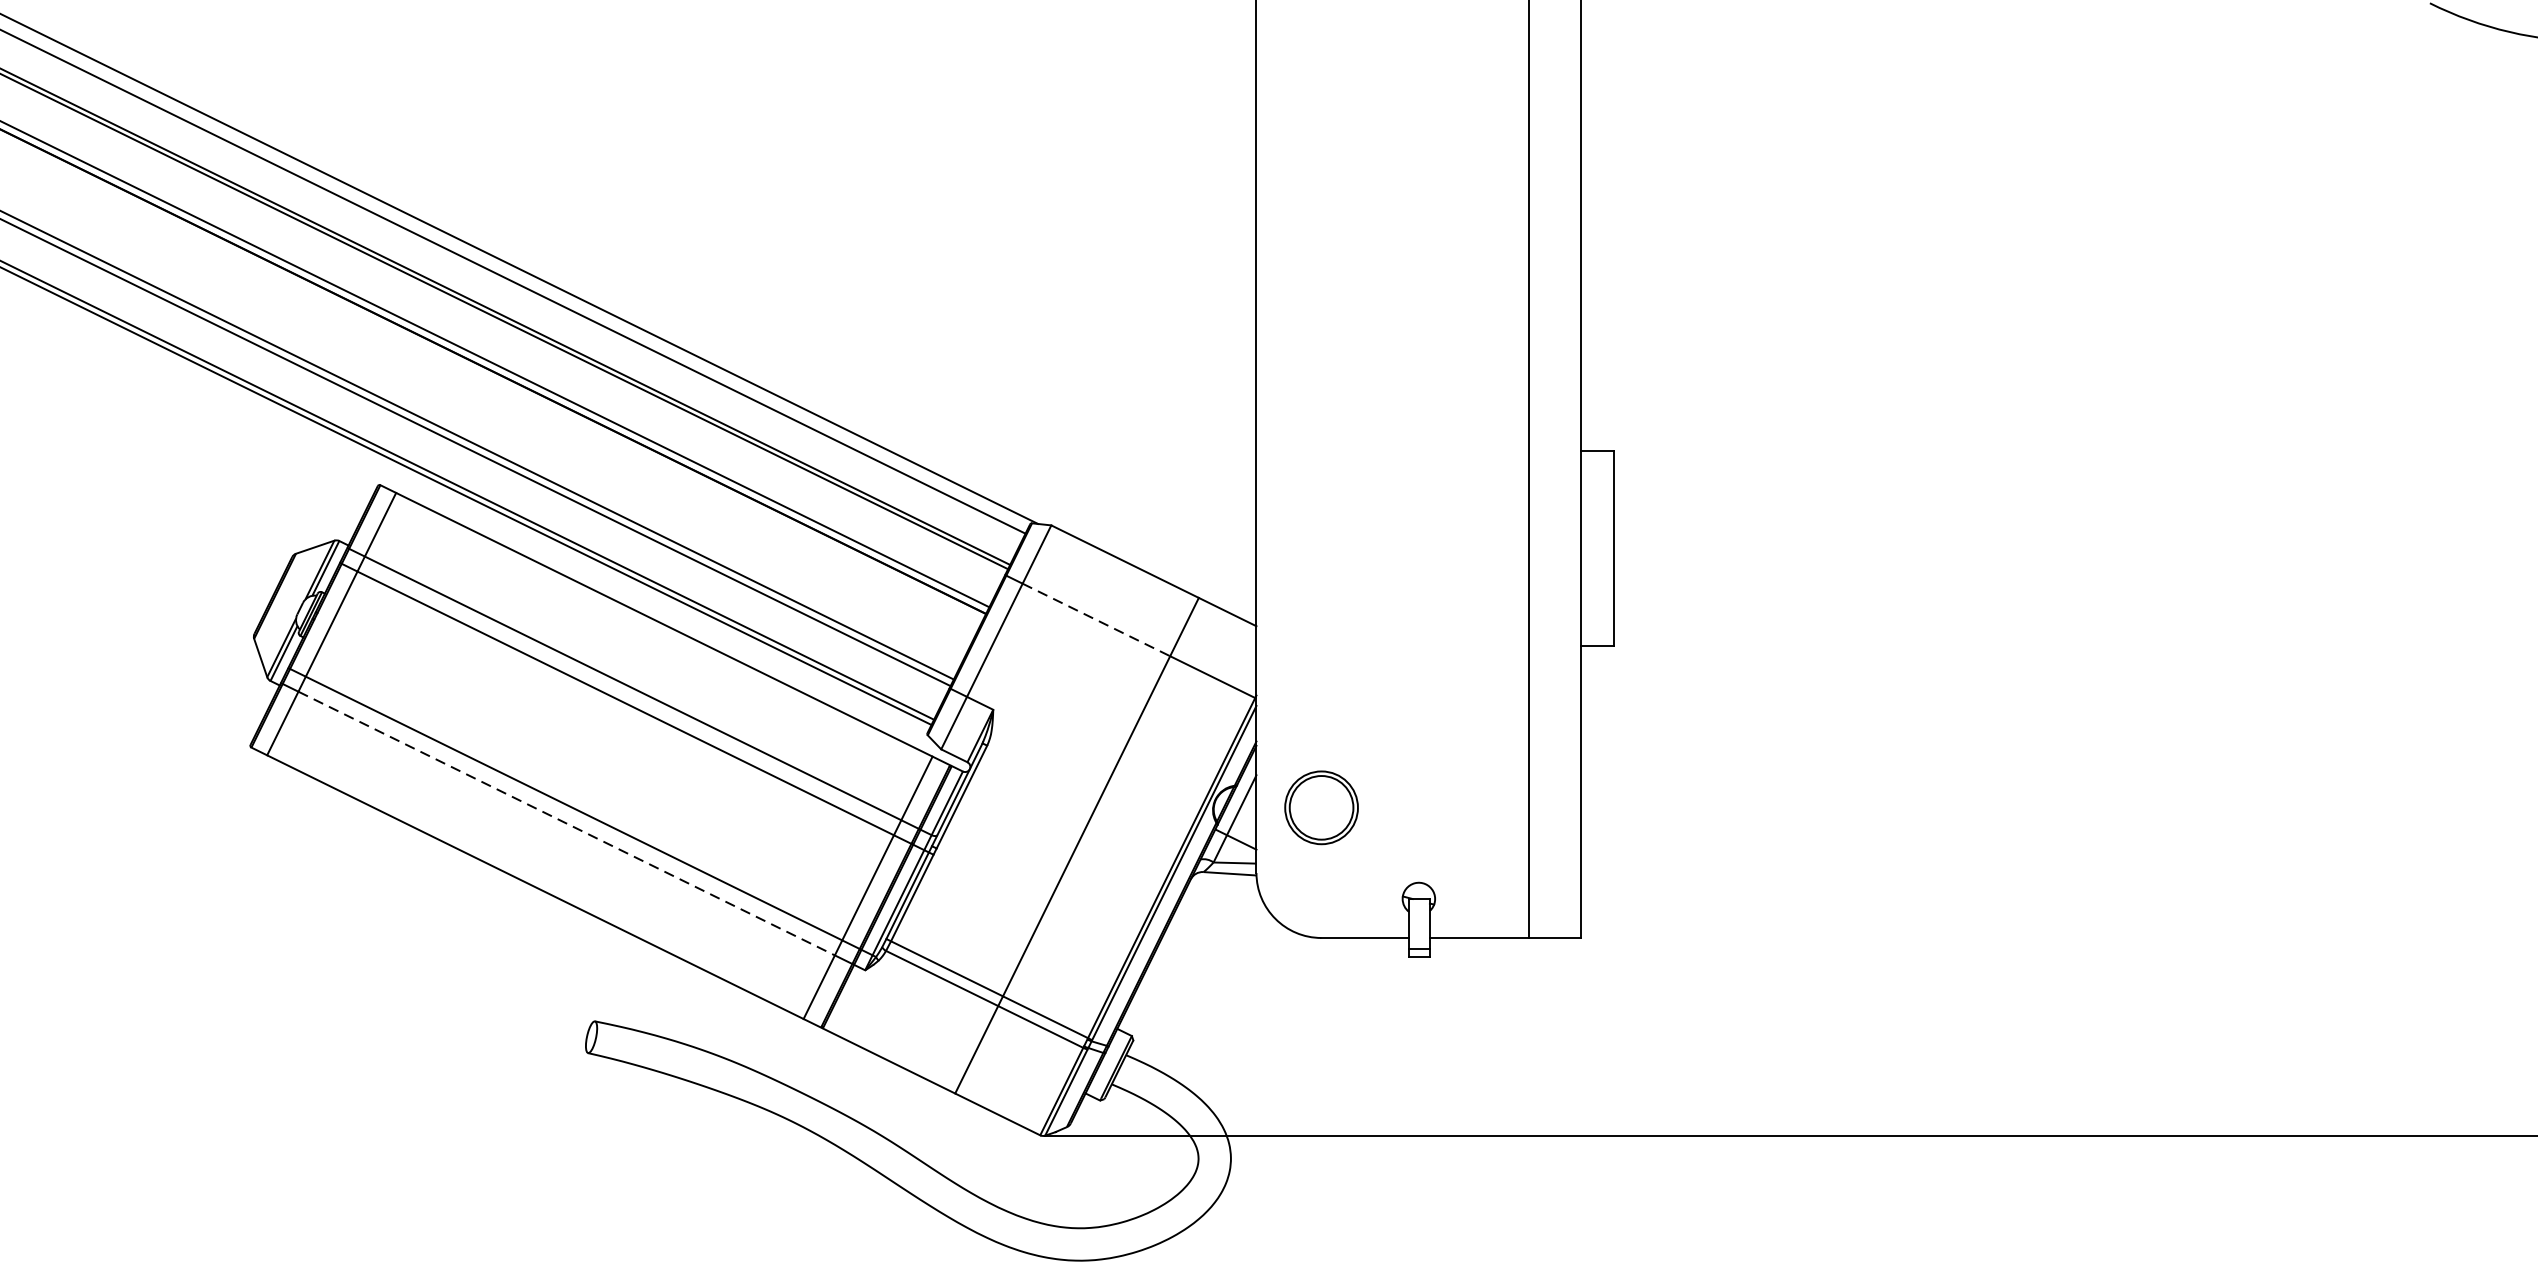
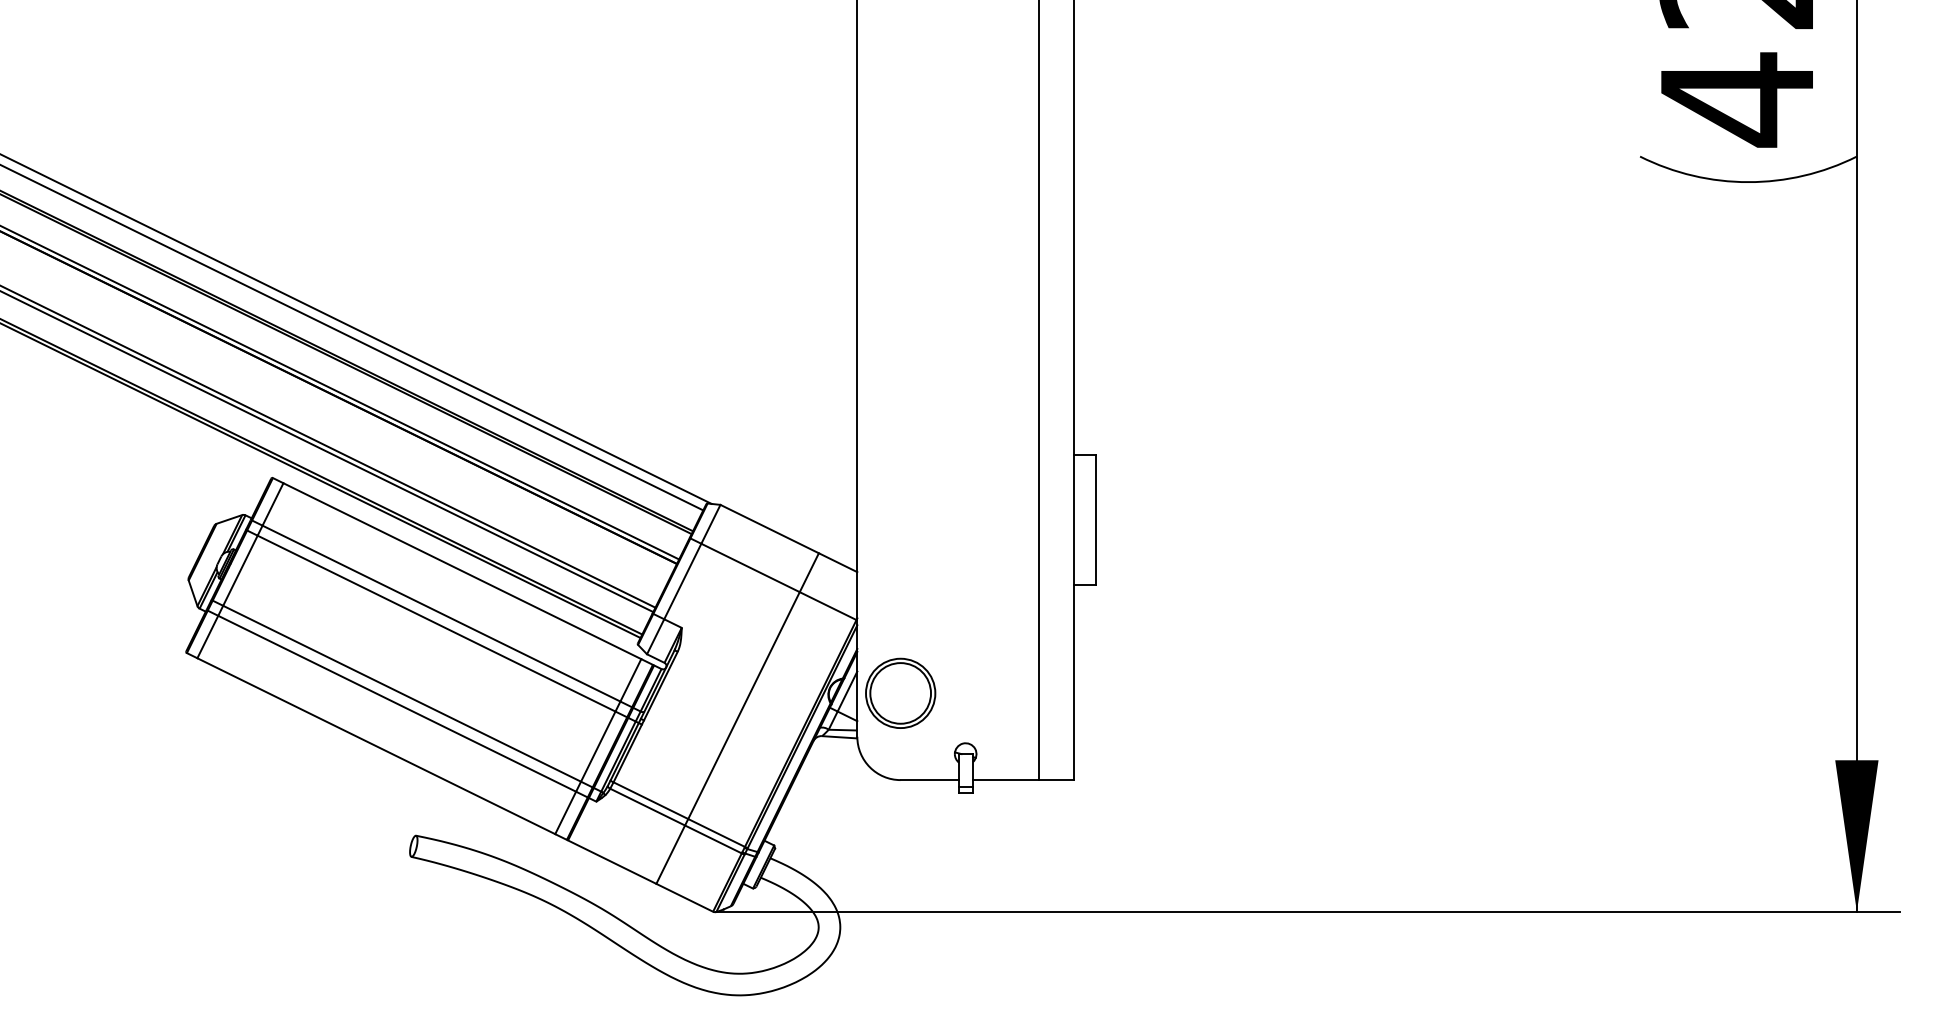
line: (1096, 619) -> (750, 567), dashed -> solid
part: (1321, 806) -> (900, 692), size x1.43
line: (567, 823) -> (397, 703), dashed -> solid

